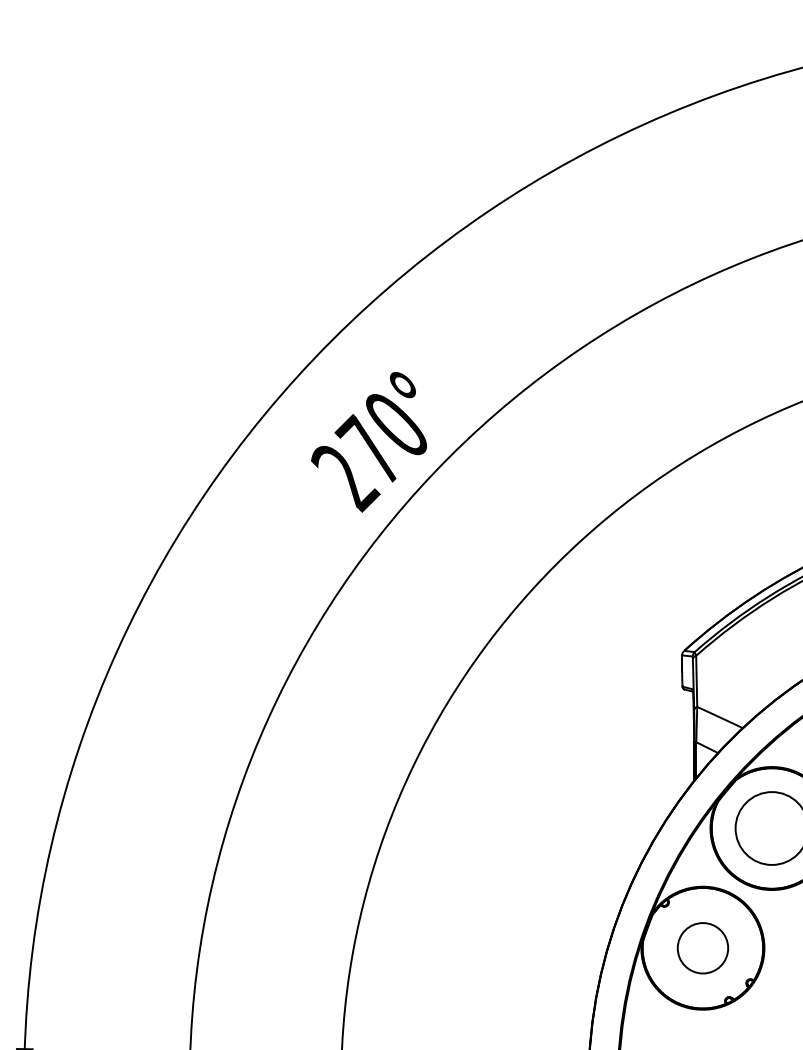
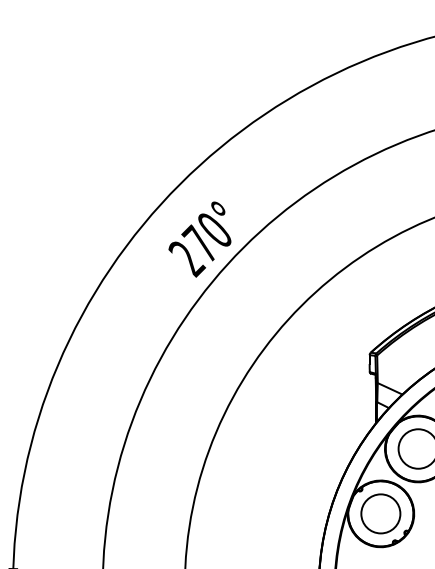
circle: (702, 947) -> (380, 513), size x1.43

